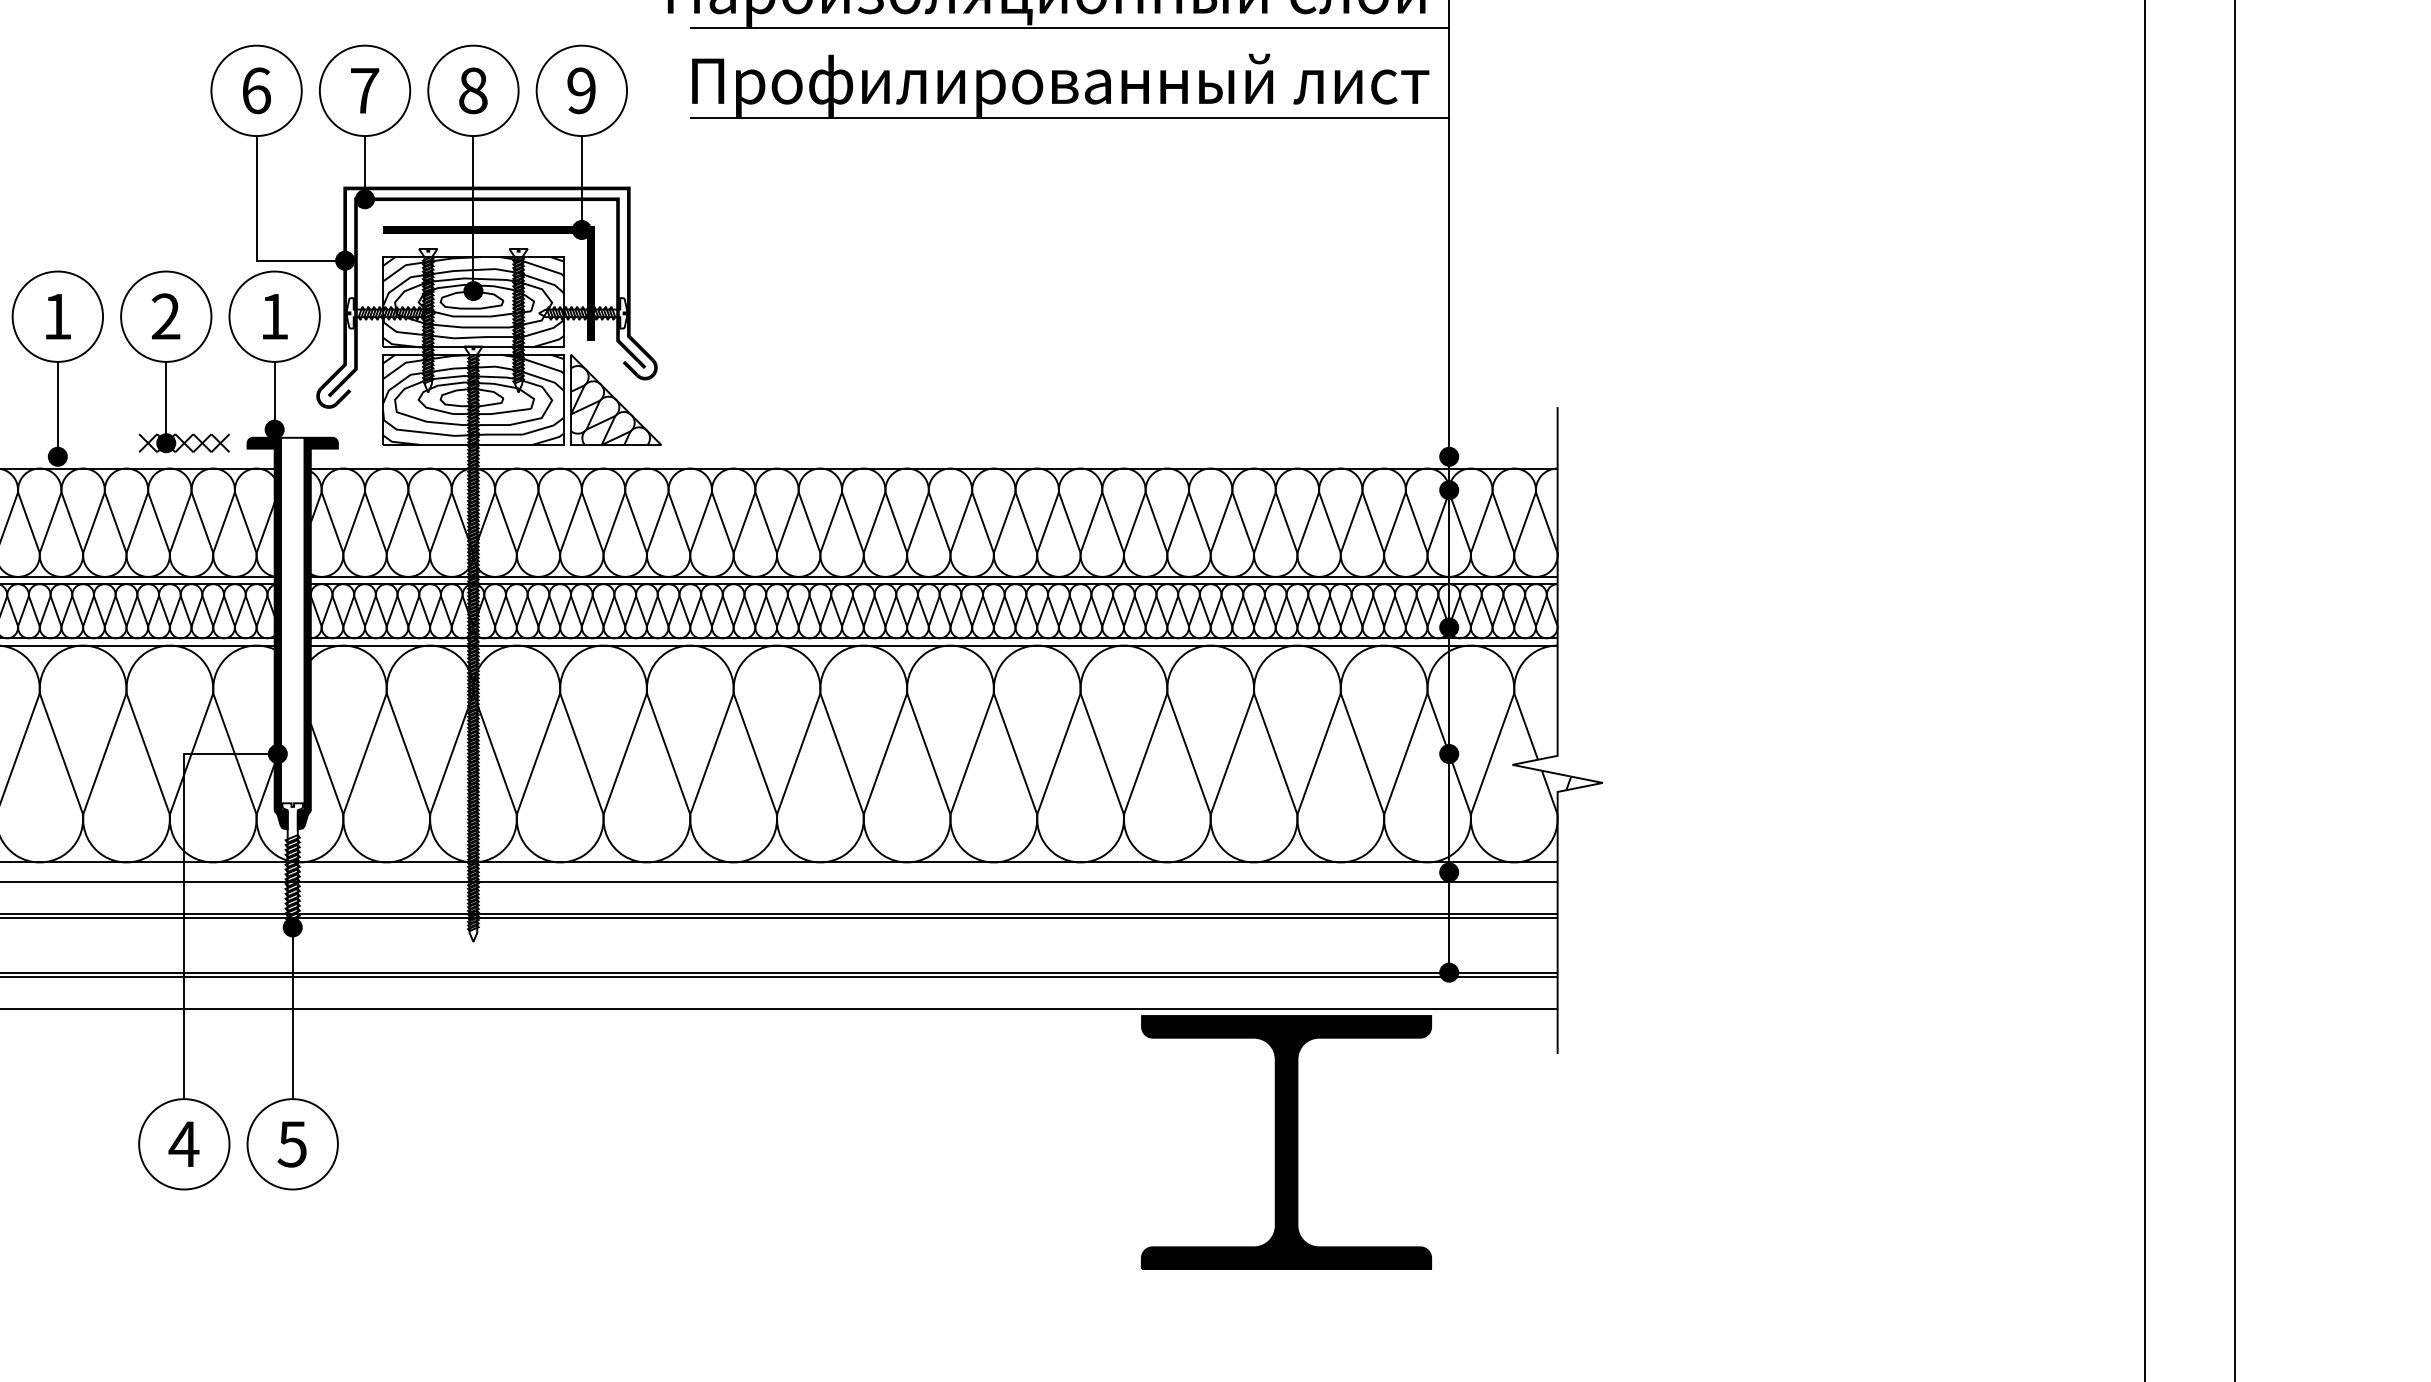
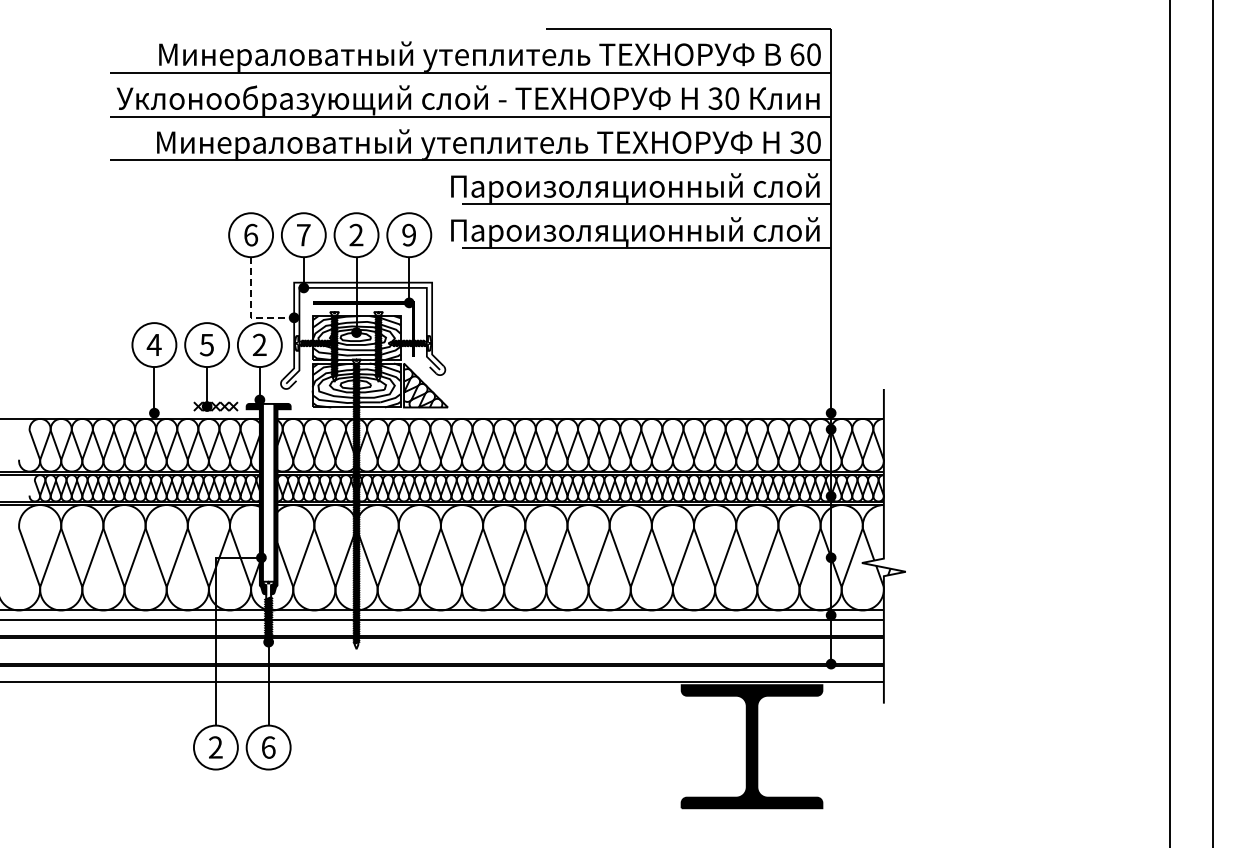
text: (1049, 83) -> (636, 231), Профилированный лист -> Пароизоляционный слой
text: (473, 89) -> (356, 234), 8 -> 2
line: (257, 243) -> (251, 309), solid -> dashed
text: (55, 315) -> (153, 344), 1 -> 4
text: (164, 315) -> (206, 344), 2 -> 5
text: (273, 315) -> (259, 344), 1 -> 2
text: (183, 1144) -> (215, 747), 4 -> 2
text: (292, 1144) -> (268, 747), 5 -> 6

